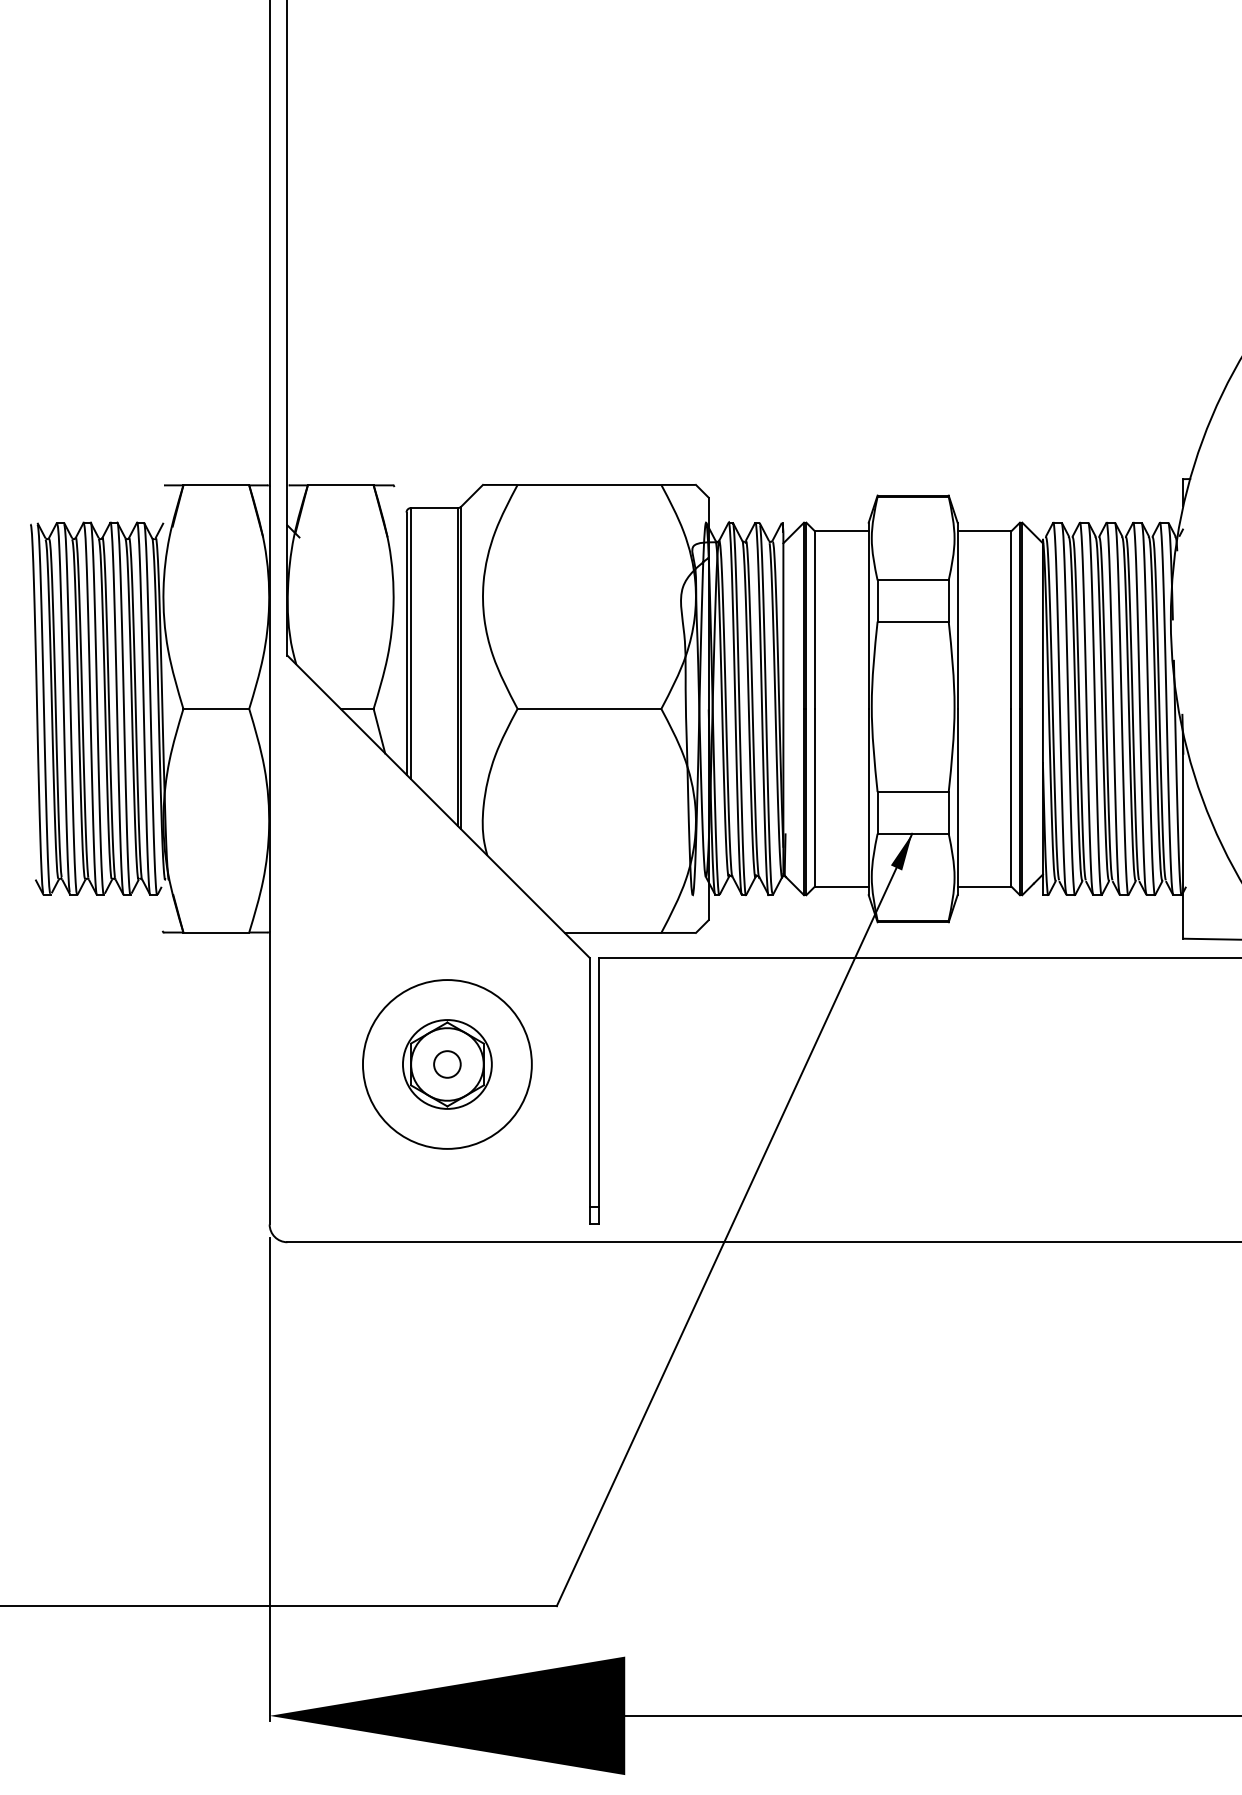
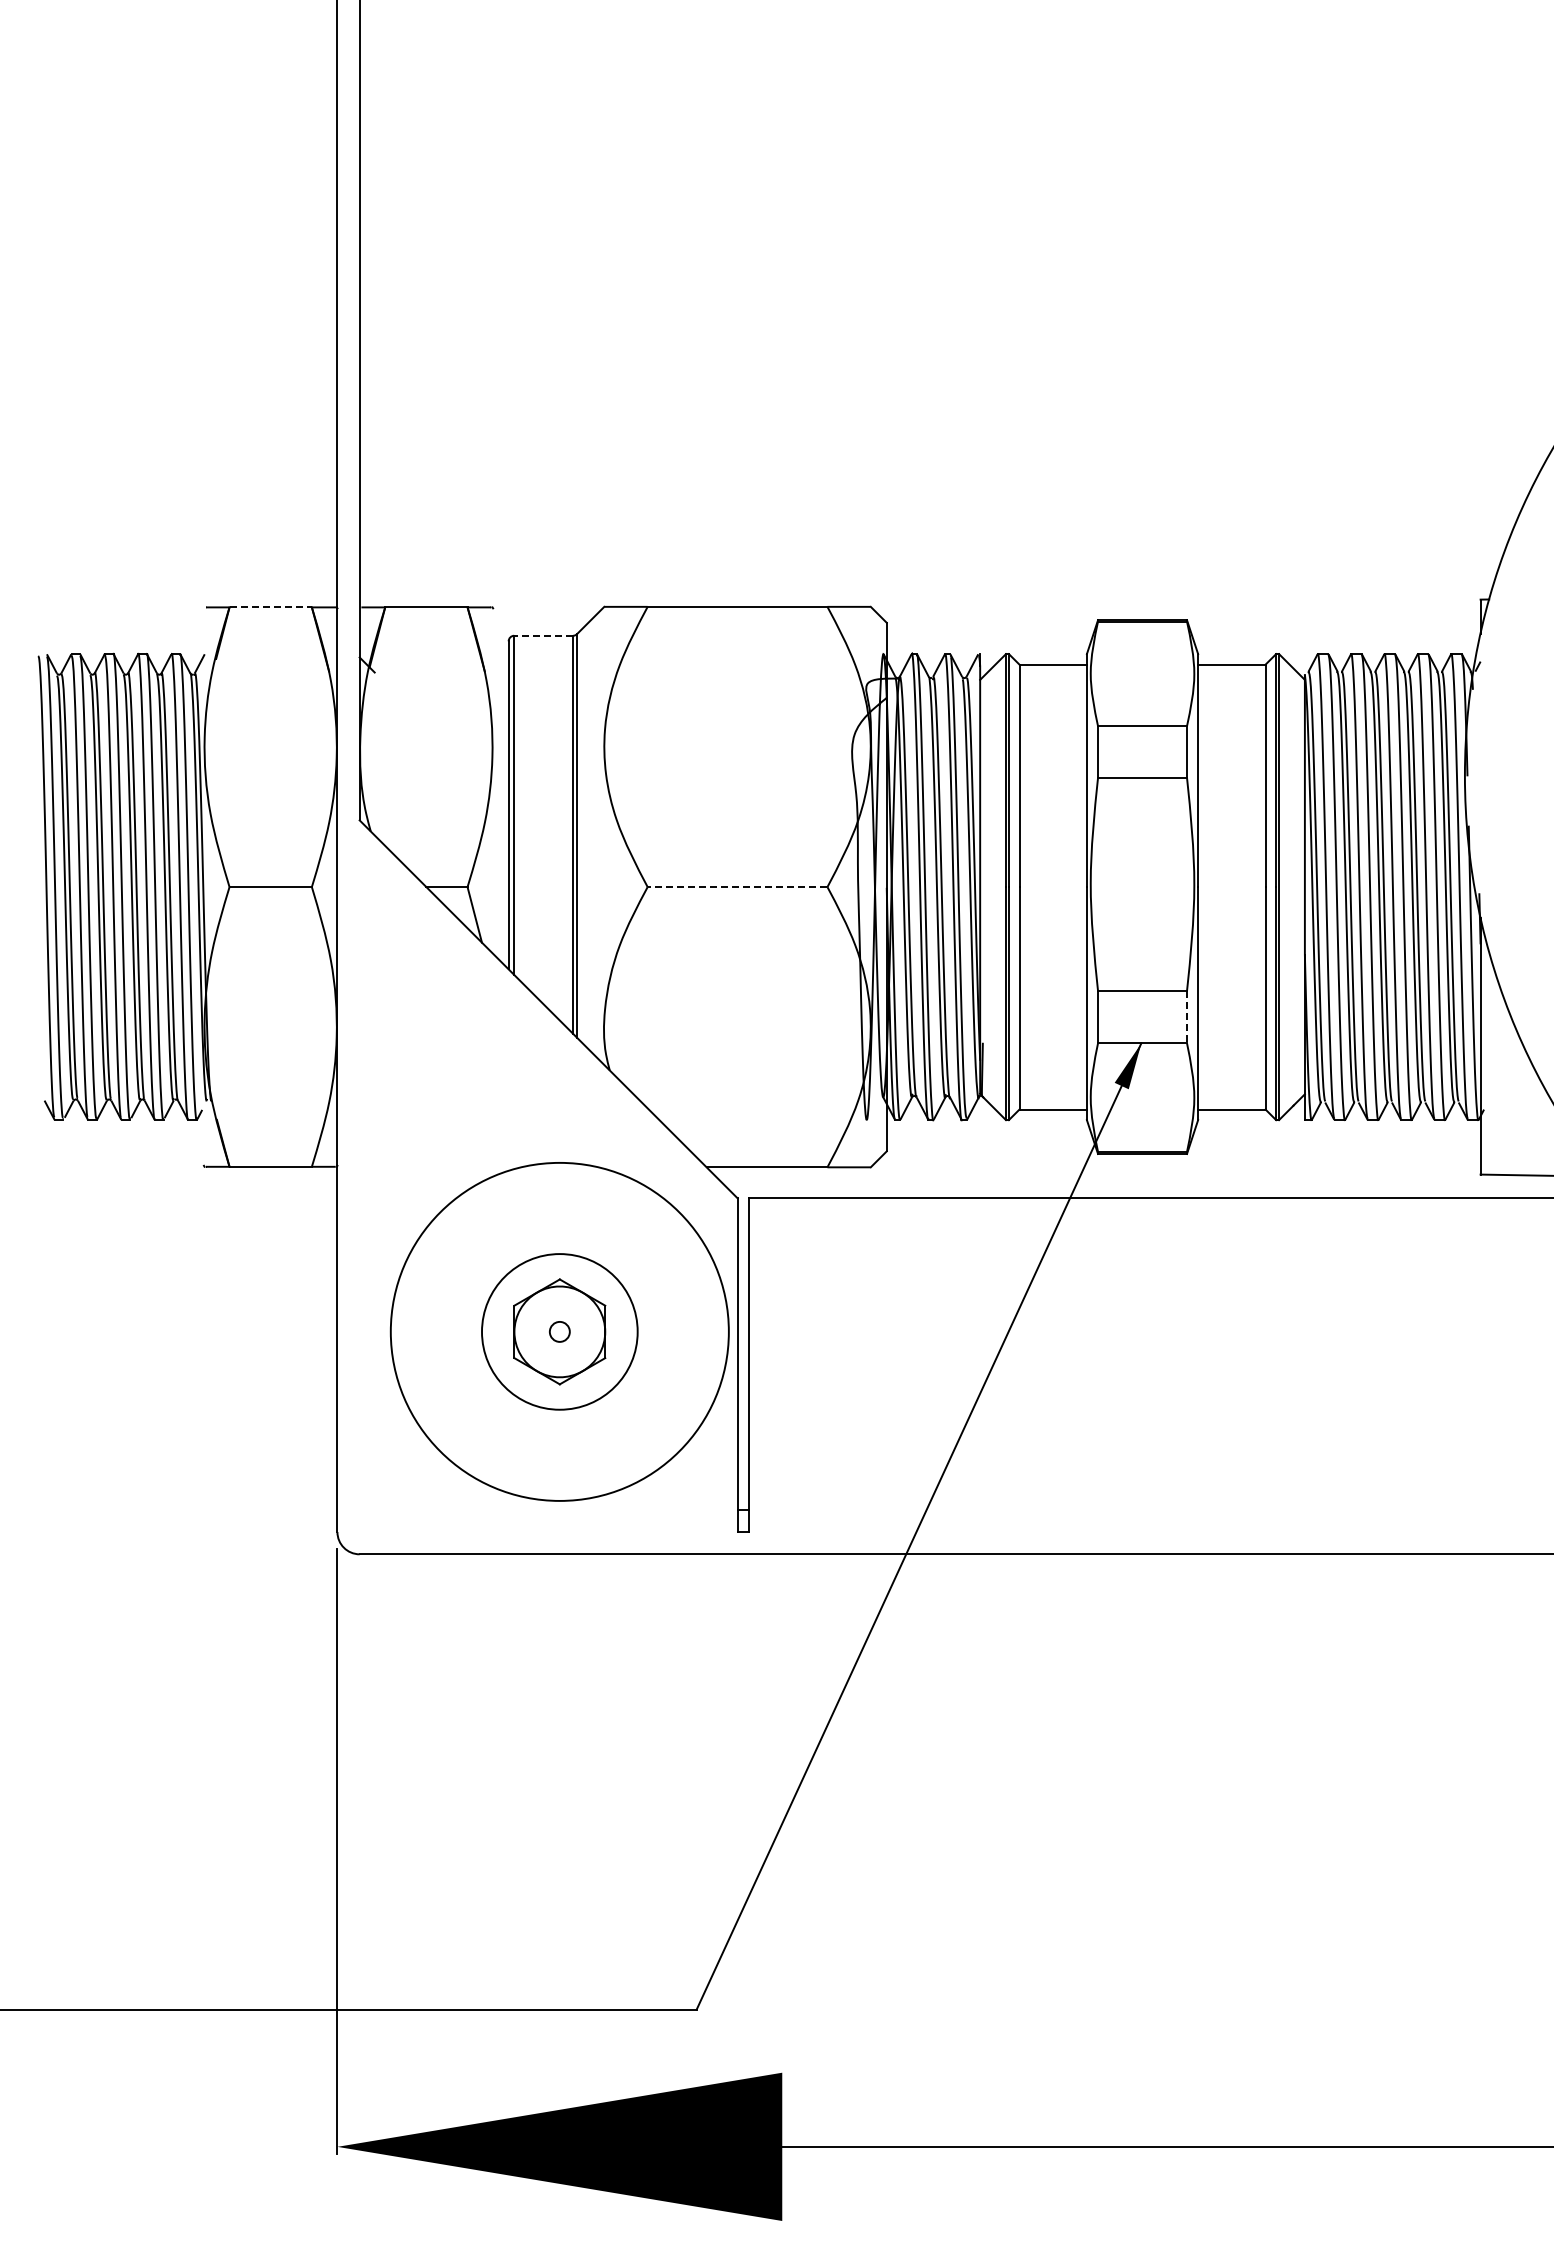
line: (216, 485) -> (271, 607), solid -> dashed
line: (434, 507) -> (543, 635), solid -> dashed
line: (589, 709) -> (737, 887), solid -> dashed
line: (949, 813) -> (1187, 1017), solid -> dashed
circle: (447, 1064) -> (559, 1331), size x0.6
circle: (447, 1064) -> (559, 1331), size x1.4
circle: (447, 1064) -> (559, 1331), size x1.6

